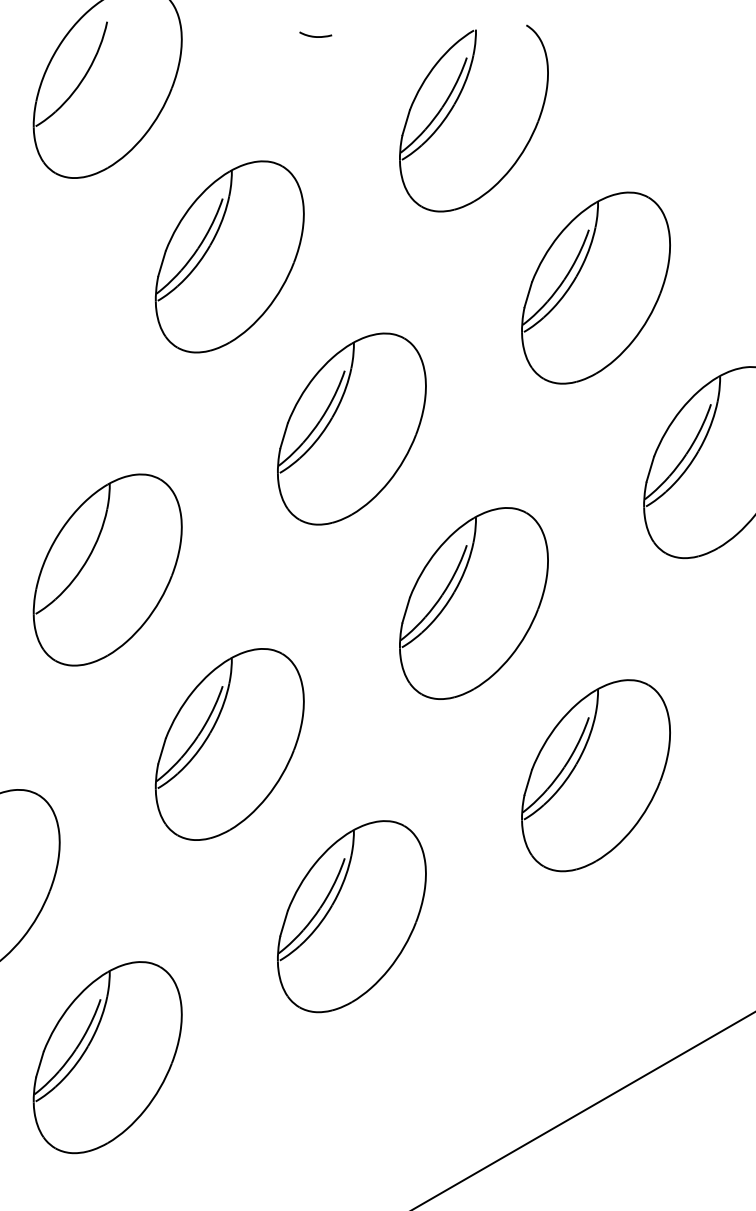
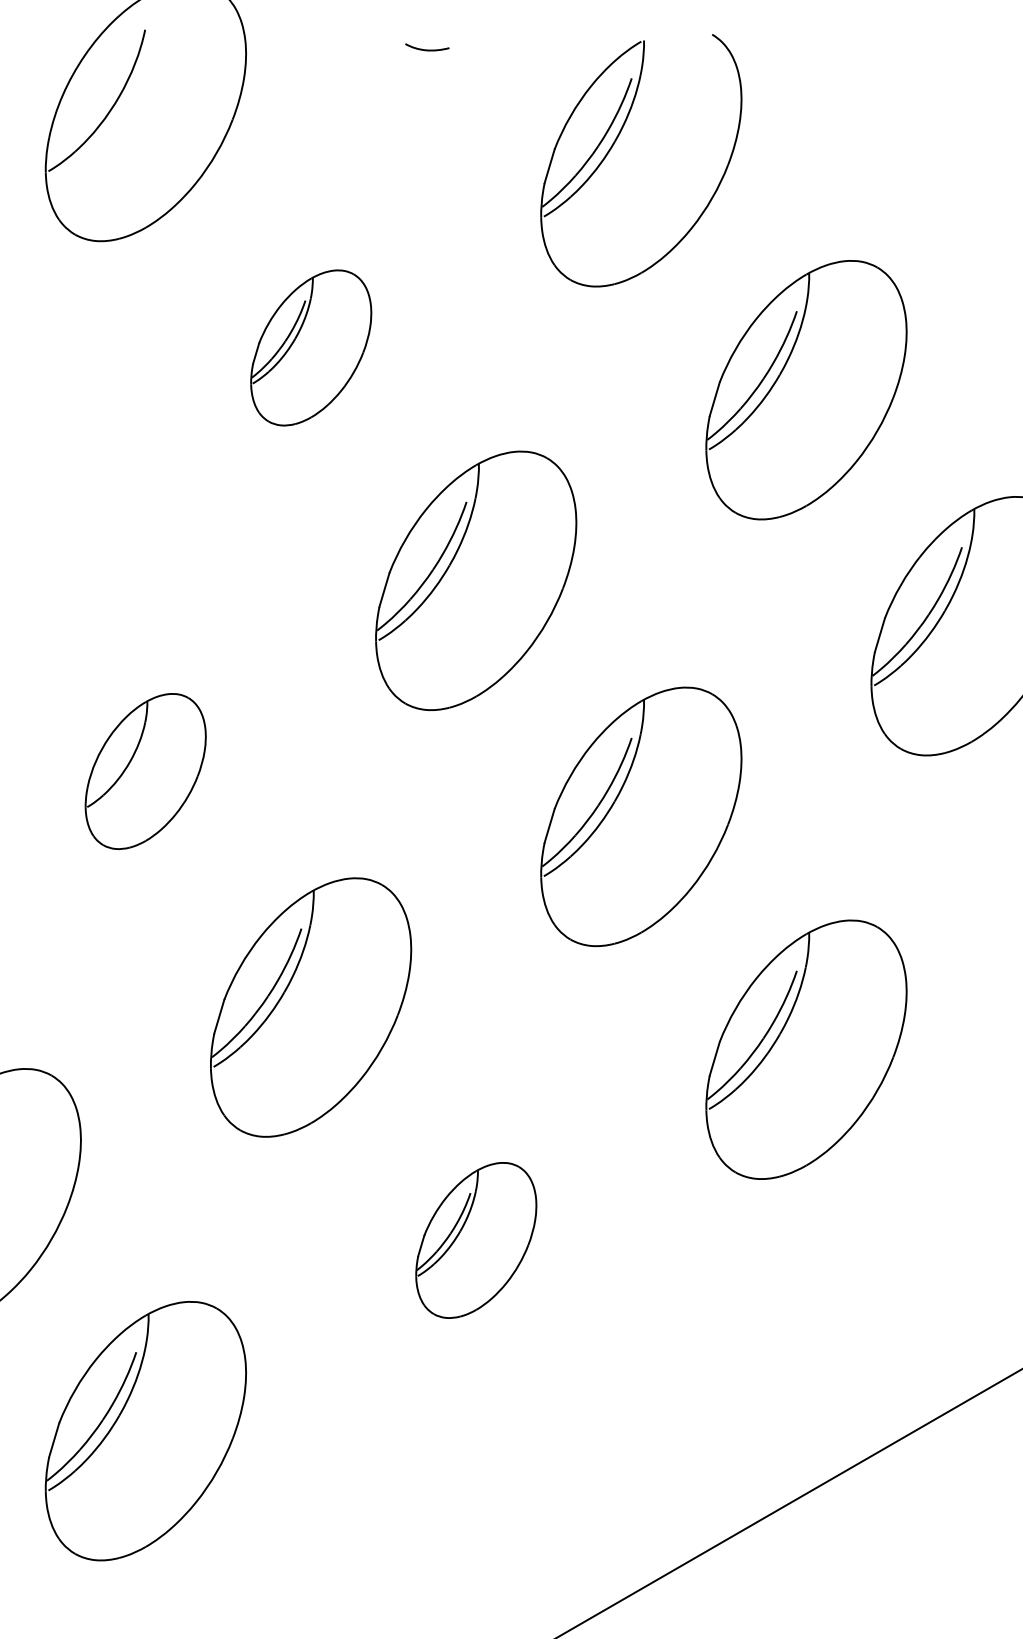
part: (230, 256) -> (311, 347), size x0.6
part: (107, 570) -> (145, 771), size x0.6
part: (352, 916) -> (476, 1240), size x0.6

